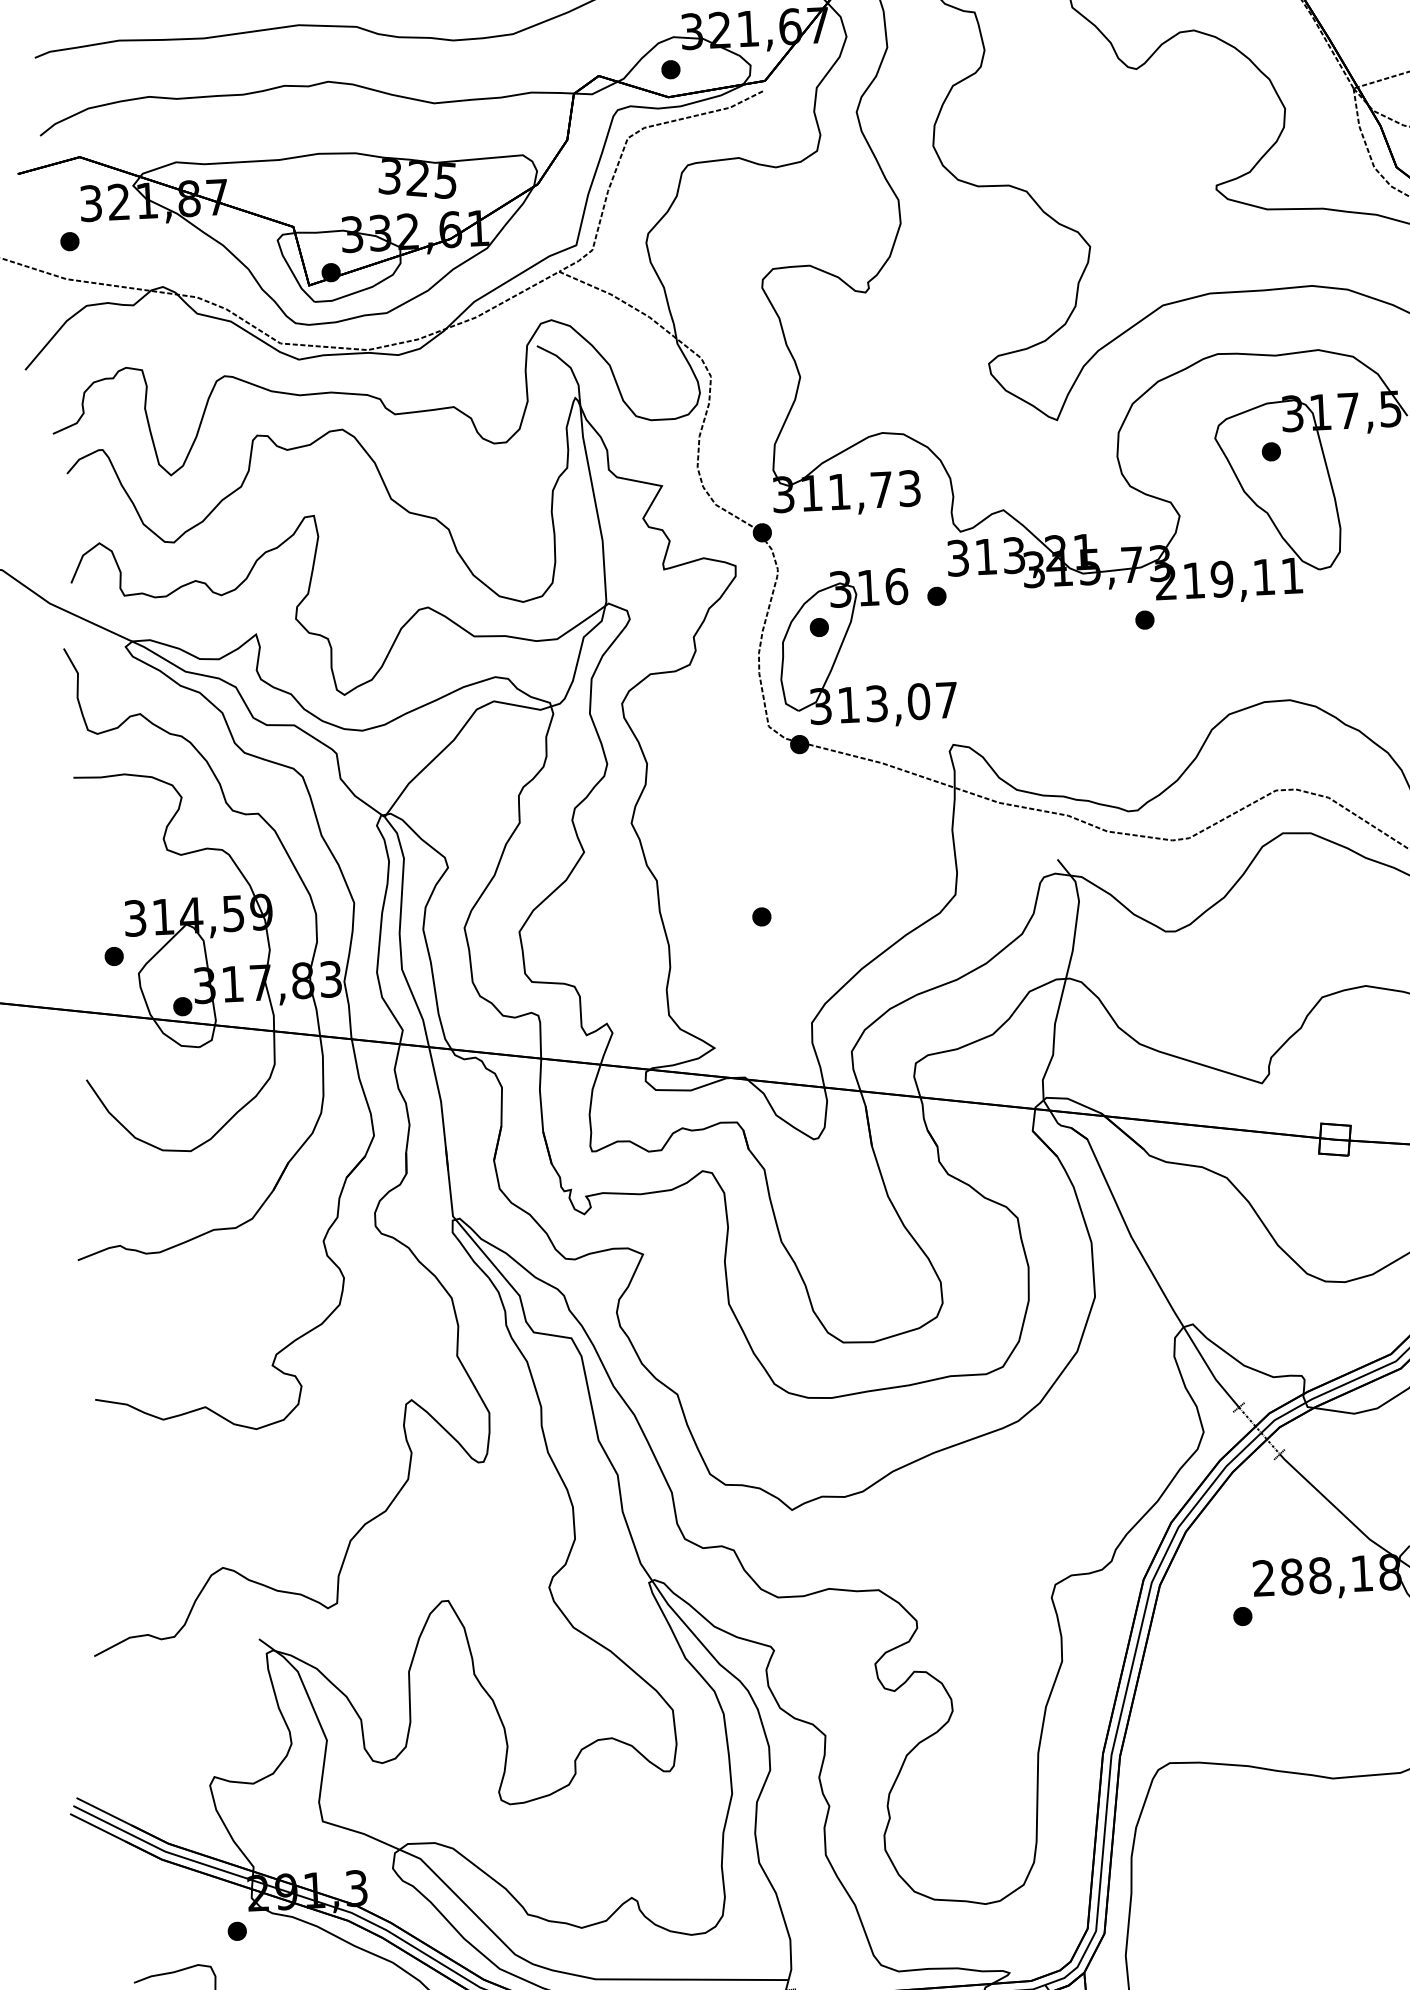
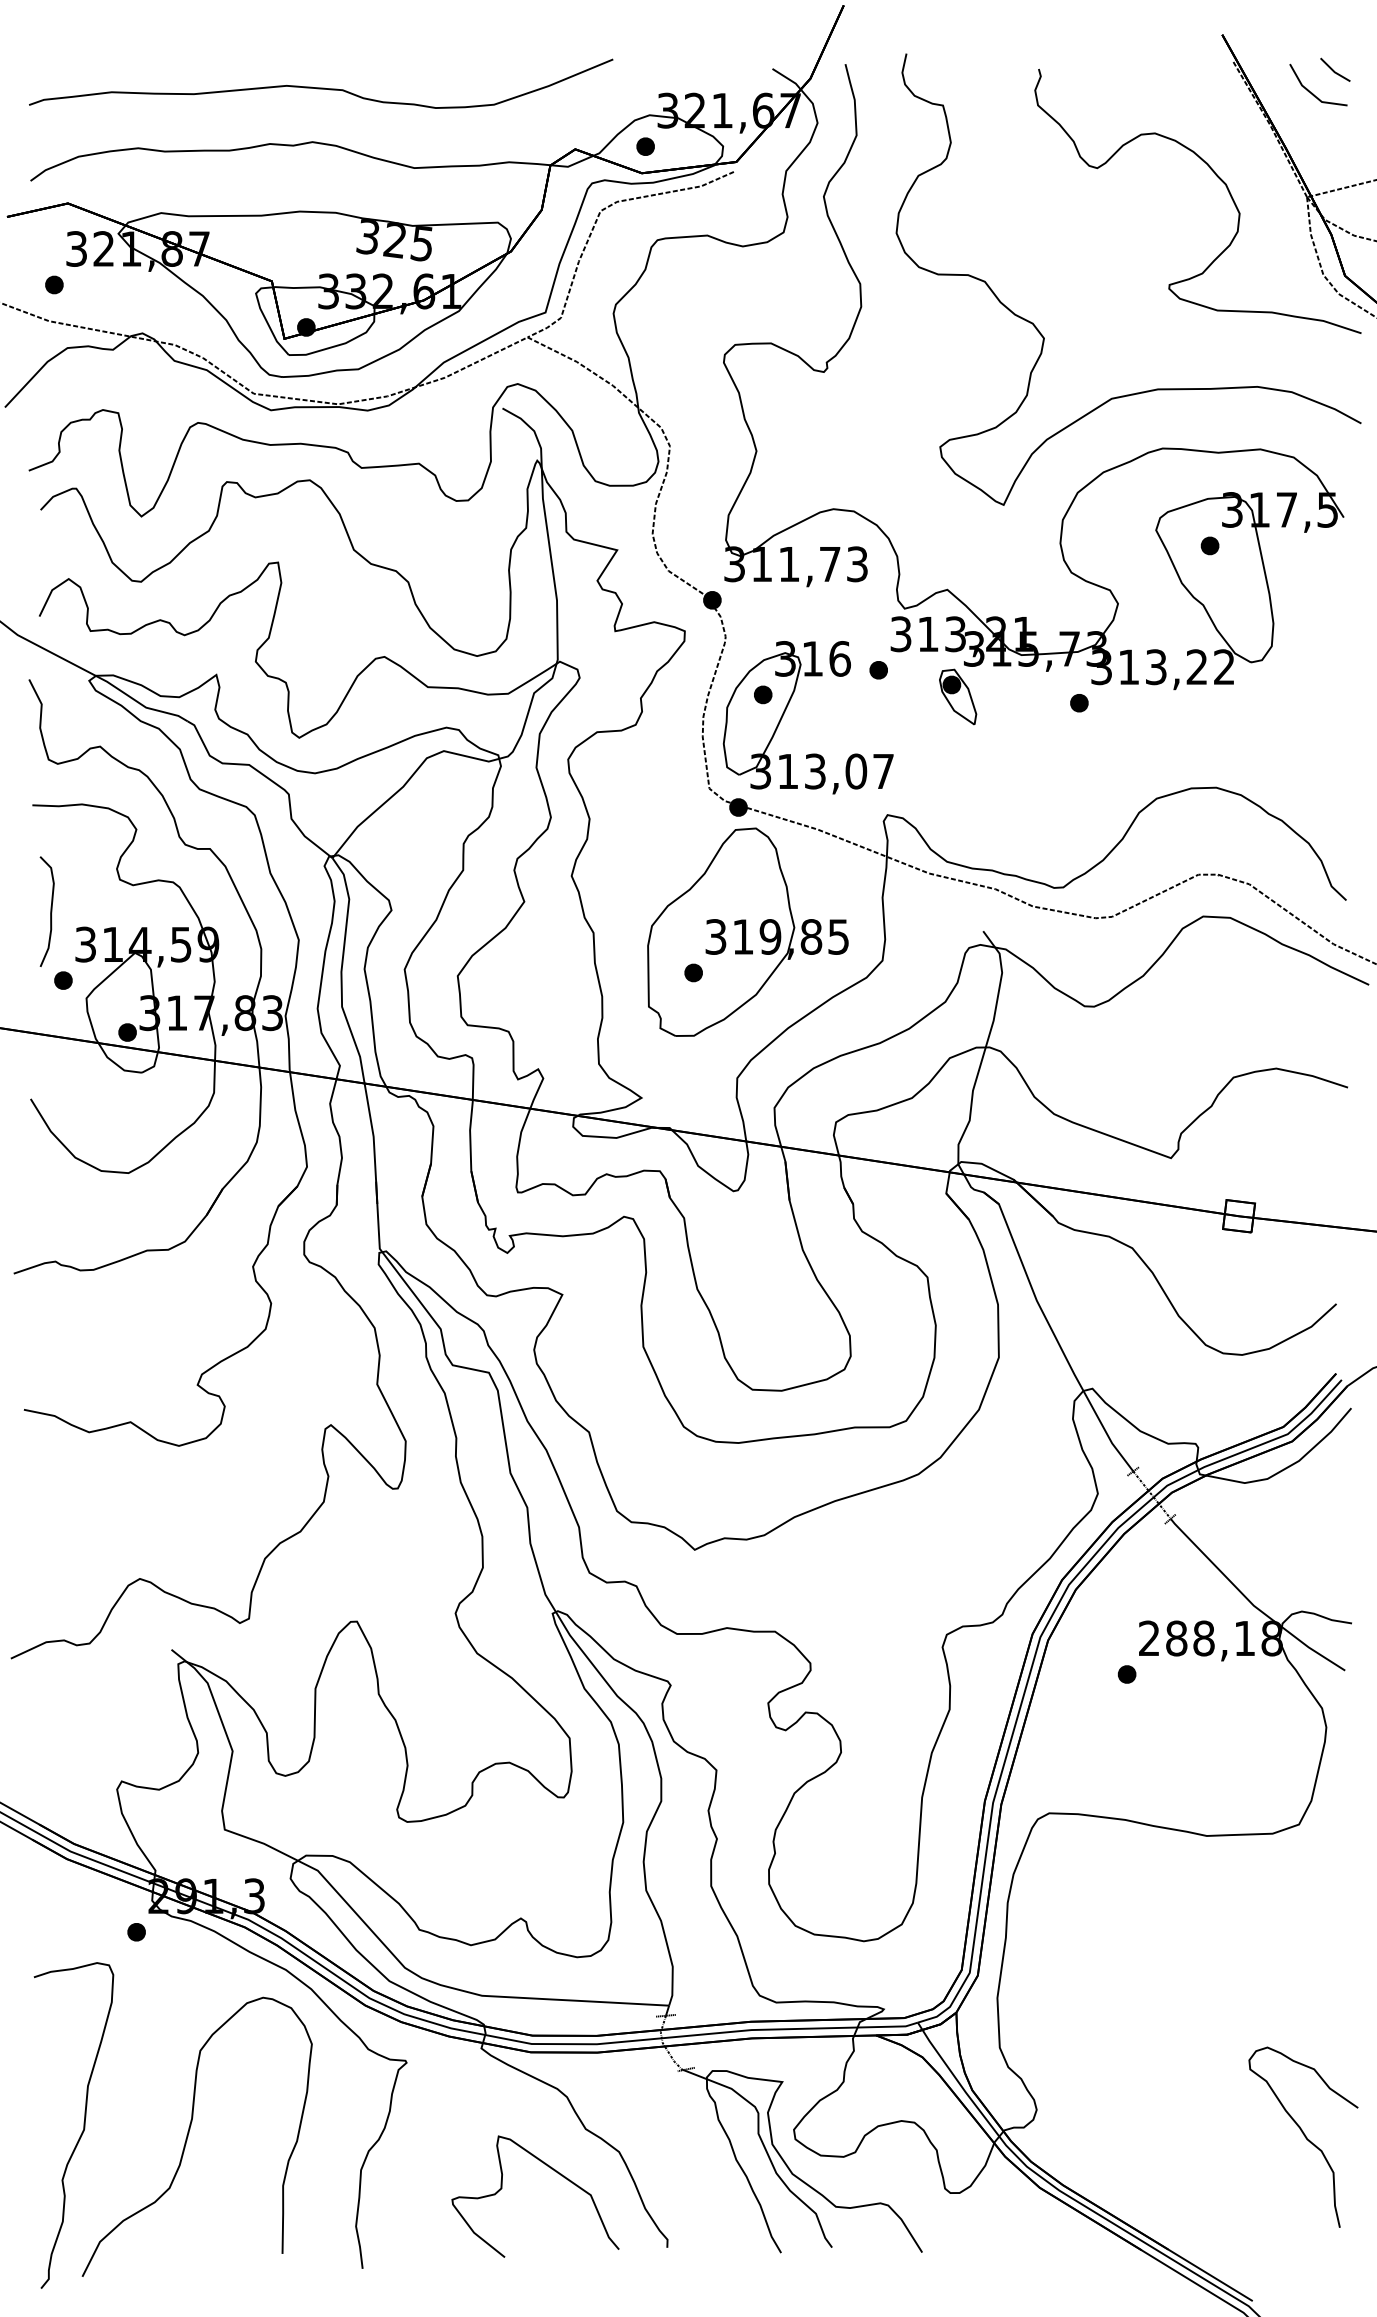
text: (1228, 579) -> (1162, 667), 219,11 -> 313,22
part: (1020, 619) -> (958, 696), added
part: (815, 871) -> (747, 931), added
curve: (97, 886) -> (50, 911), added

